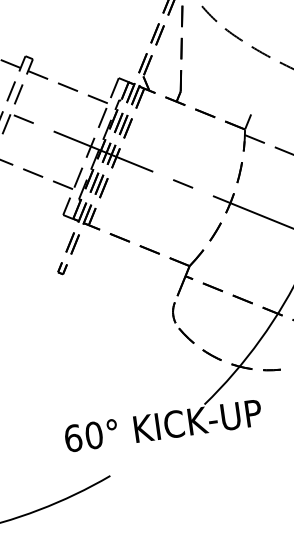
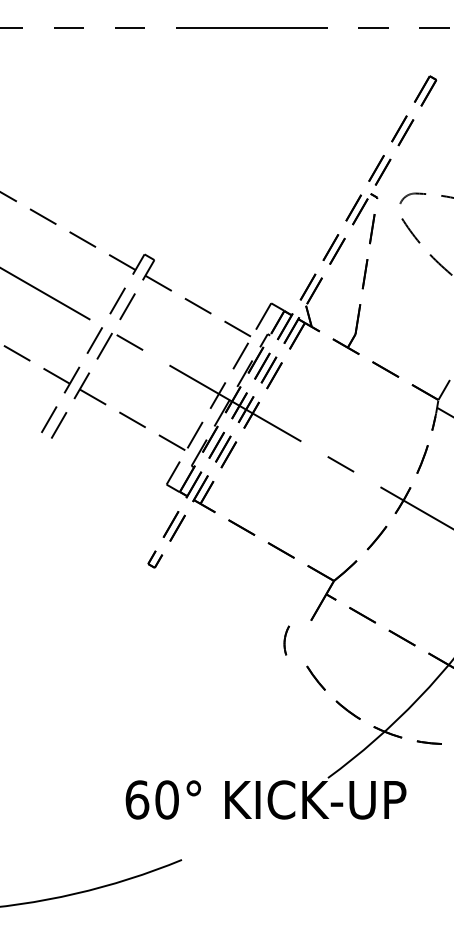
part: (174, 312) -> (286, 640), moved

